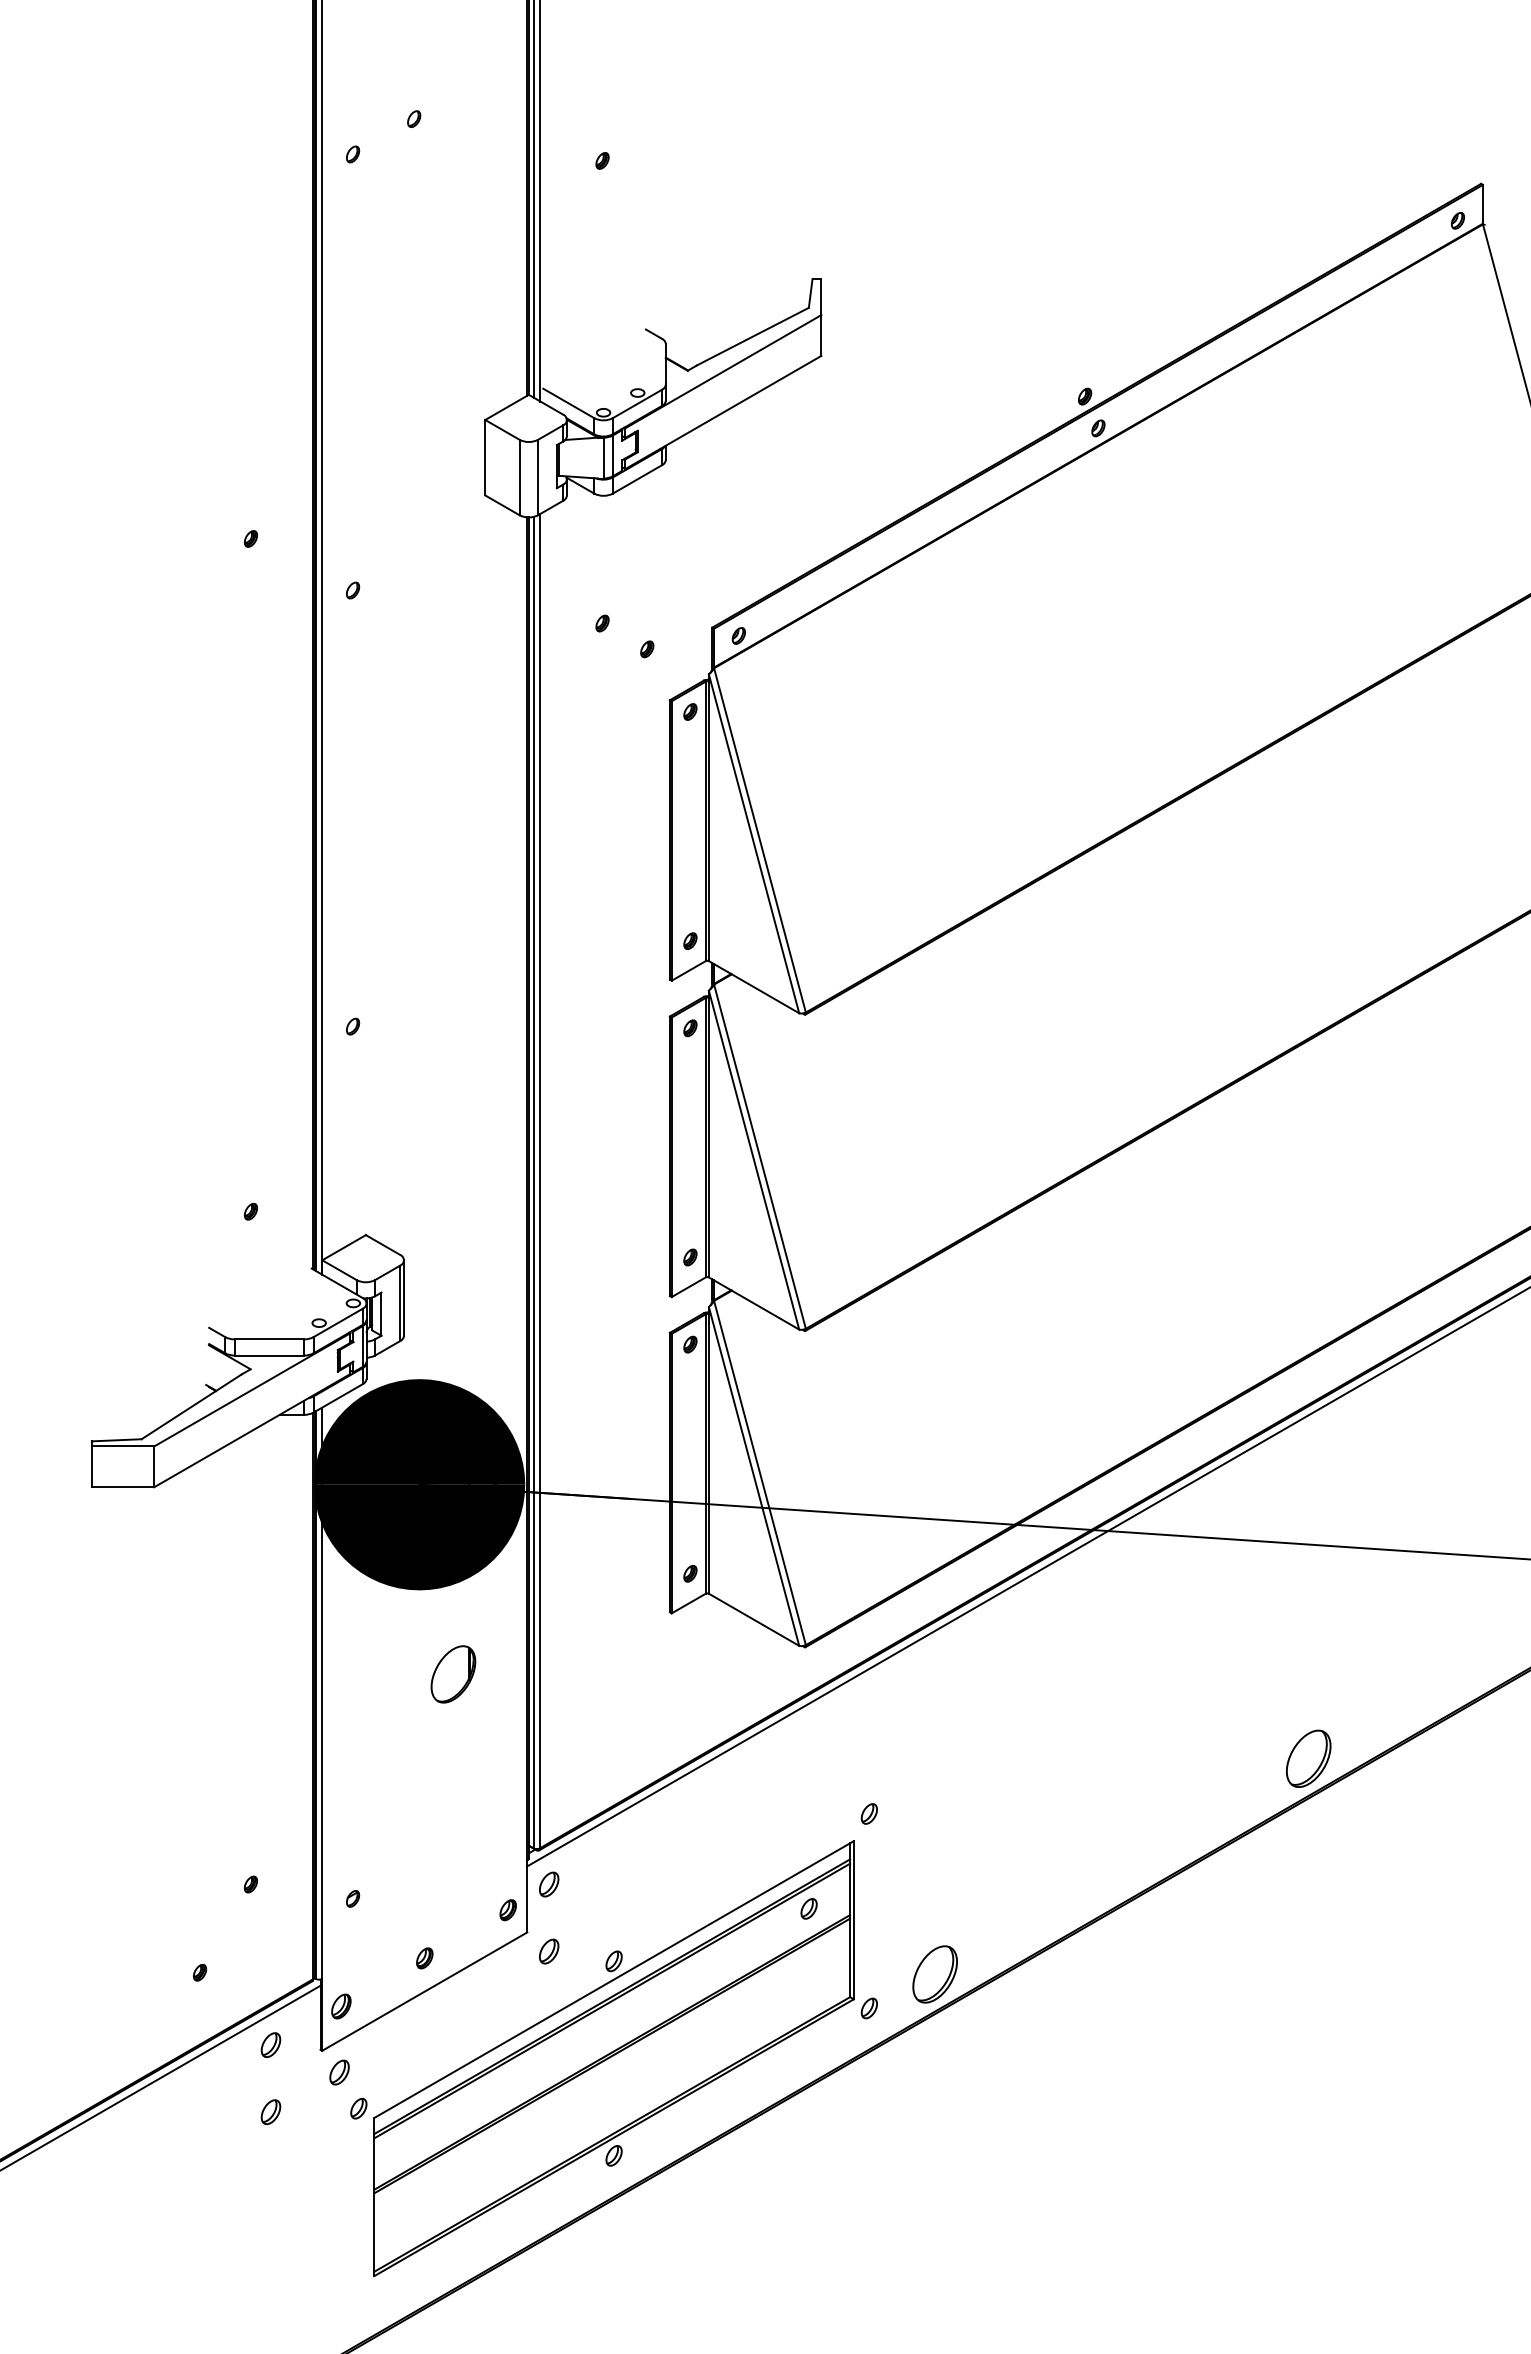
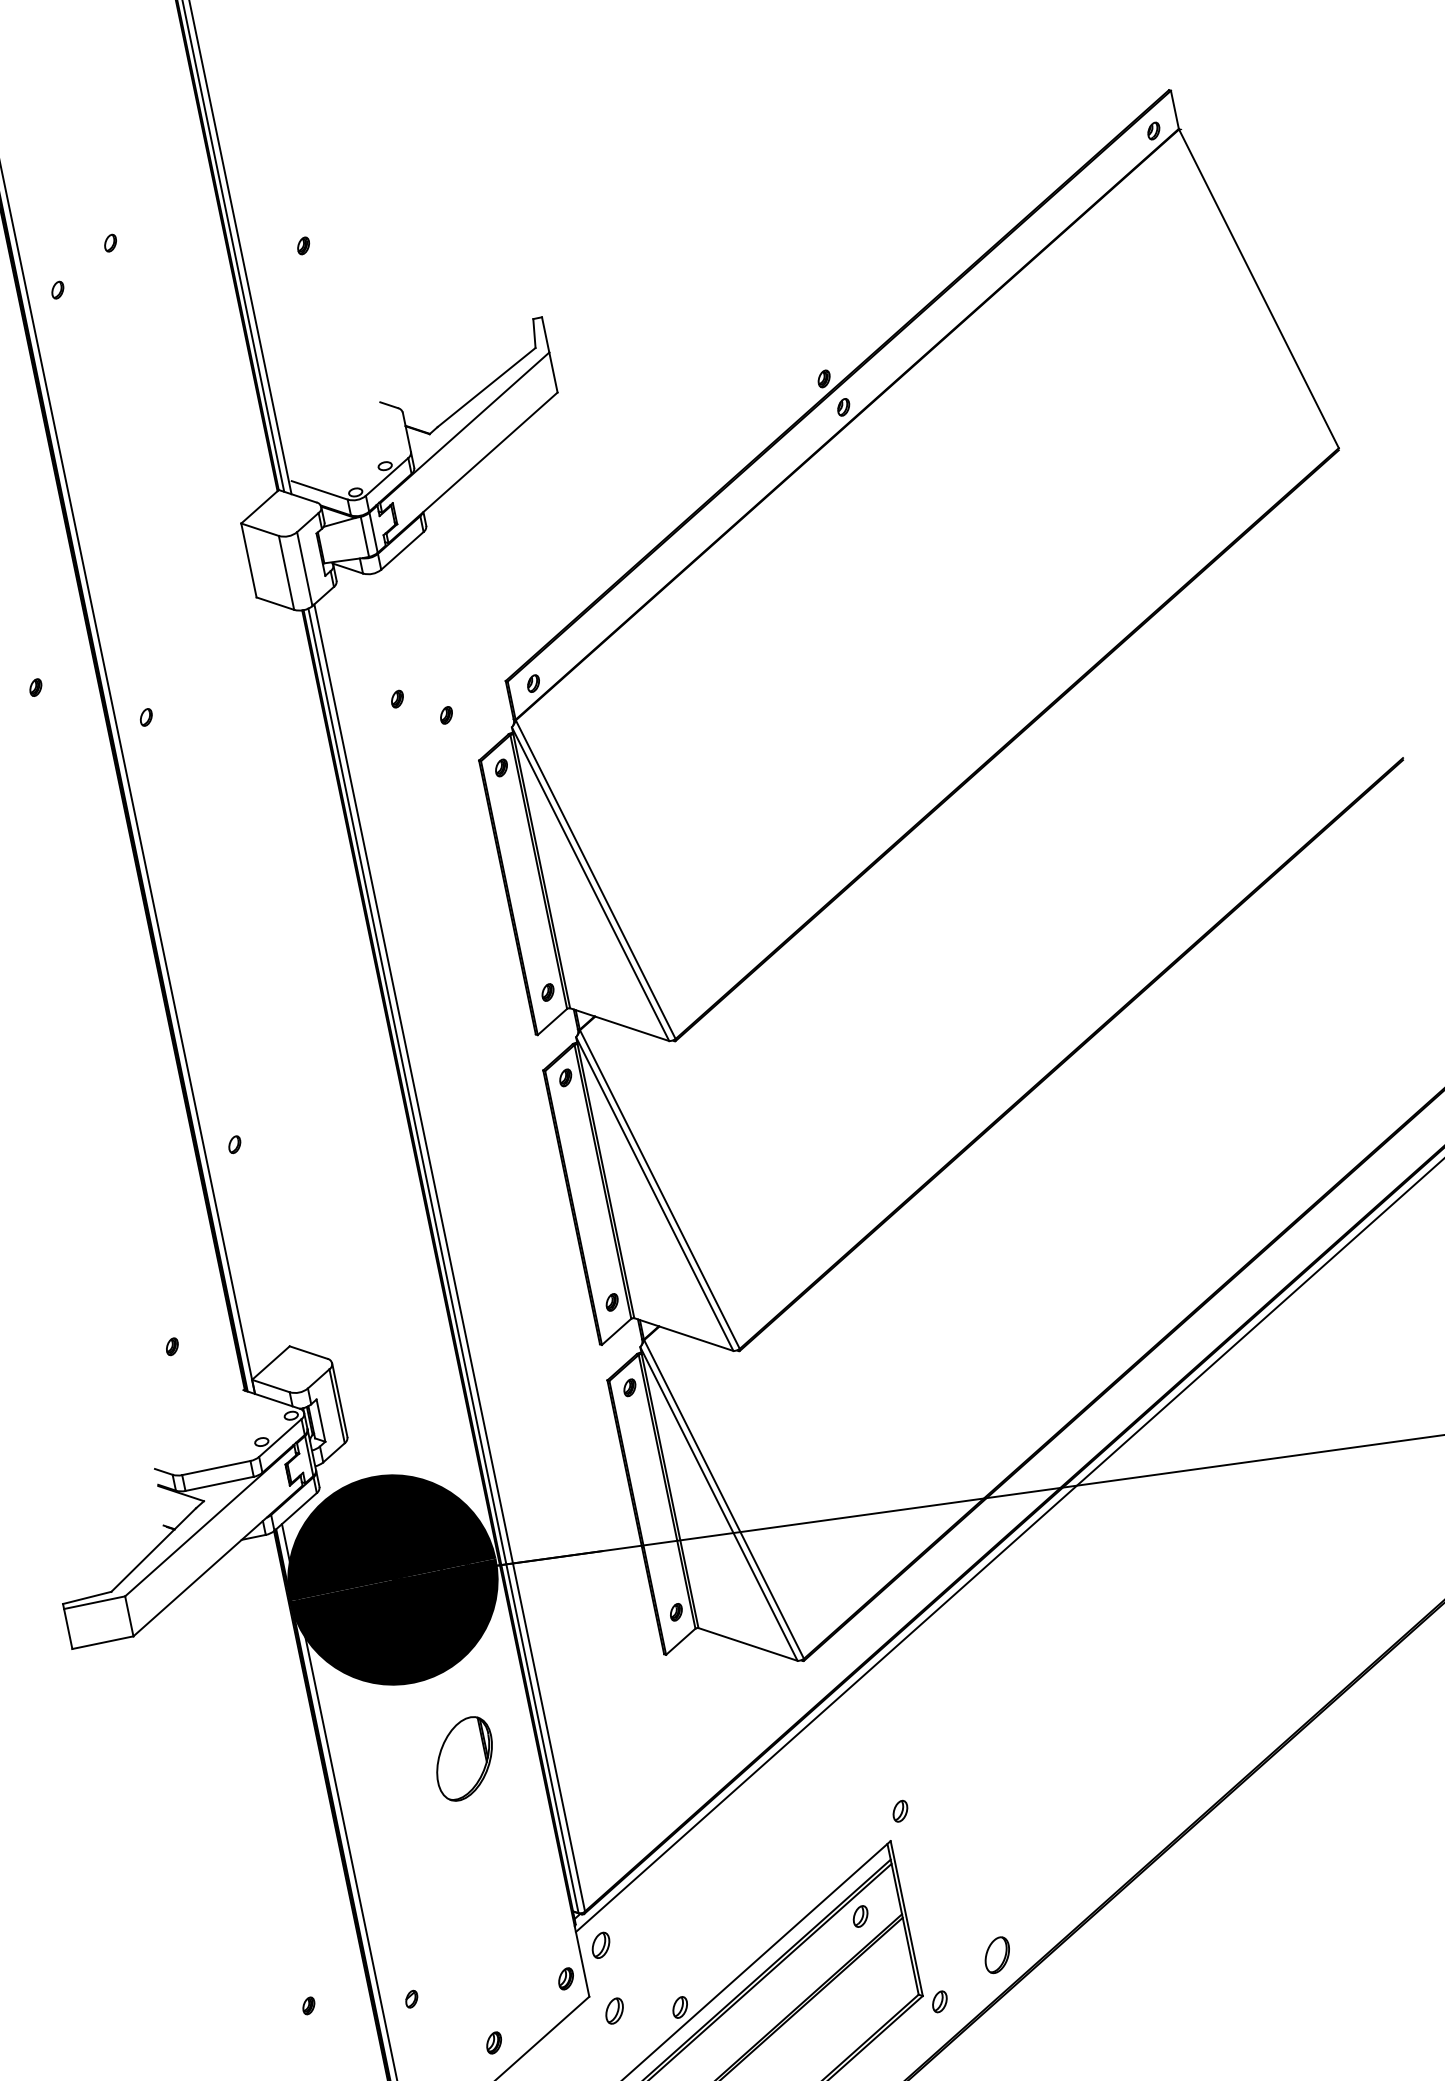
part: (453, 1674) -> (464, 1759), size x1.4
part: (1308, 1758) -> (1319, 1667), removed
part: (934, 1974) -> (996, 1955), size x0.6

